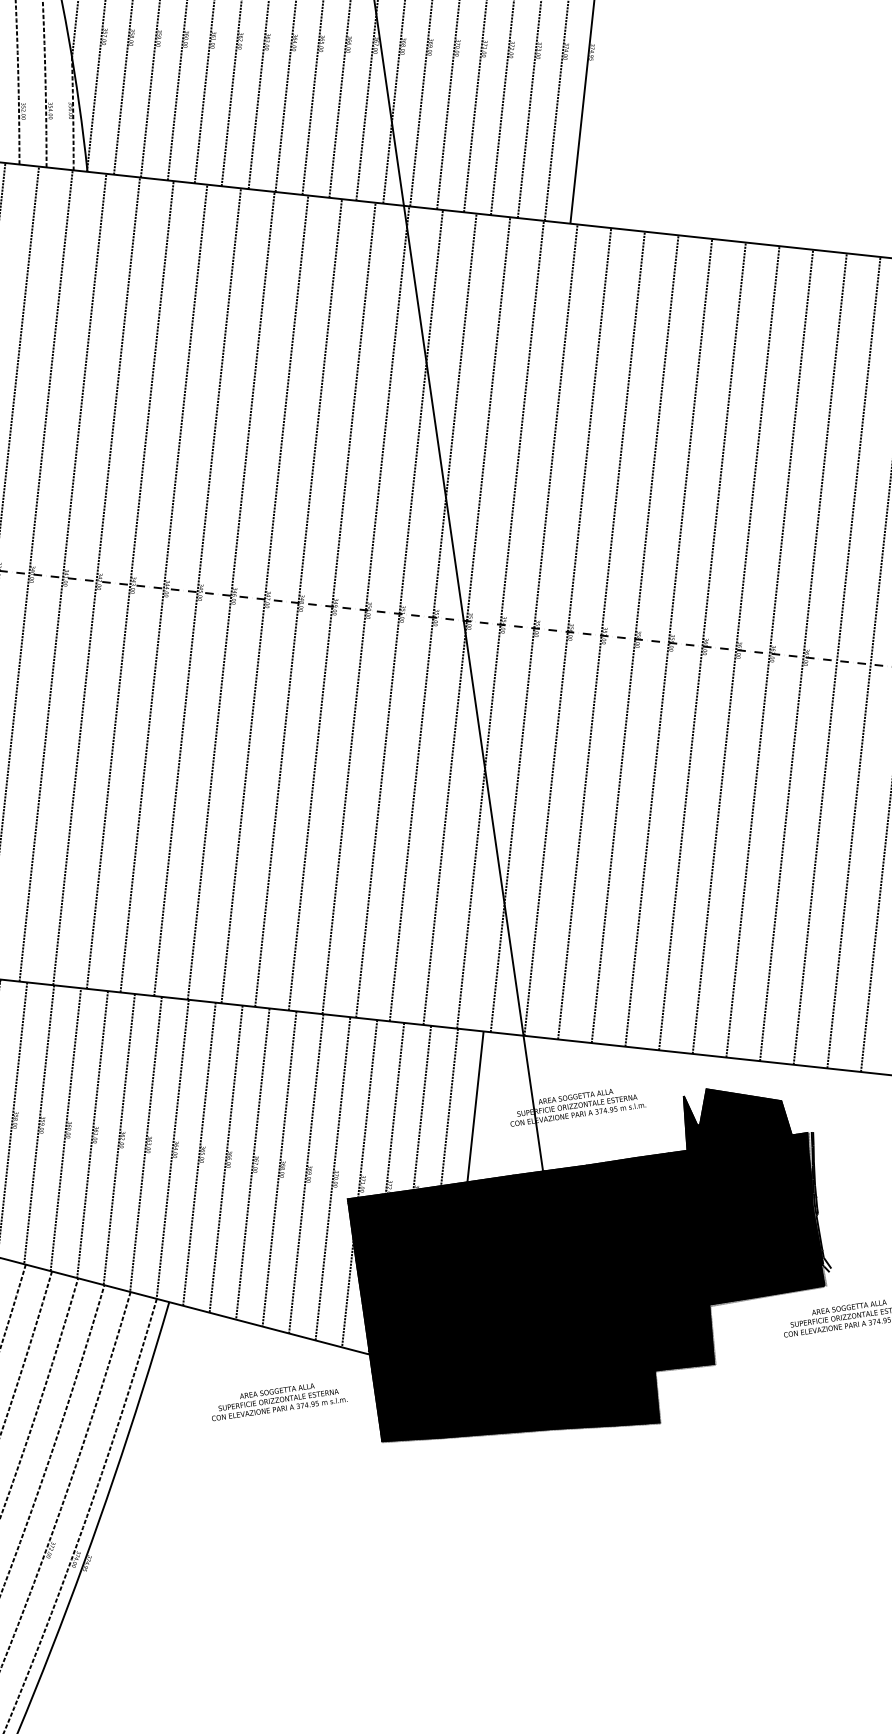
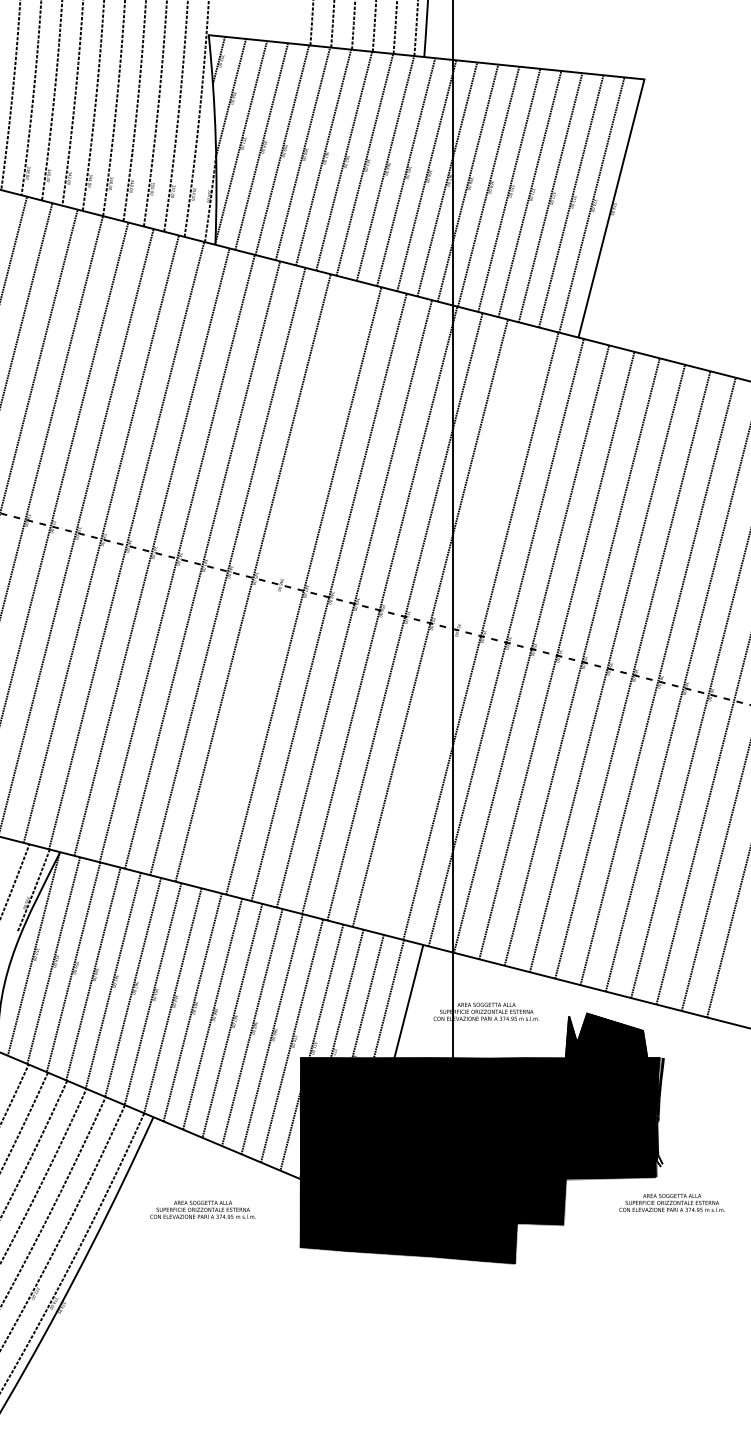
line: (231, 595) -> (278, 584), removed
line: (466, 620) -> (455, 629), removed
text: (277, 1399) -> (202, 1209), moved

